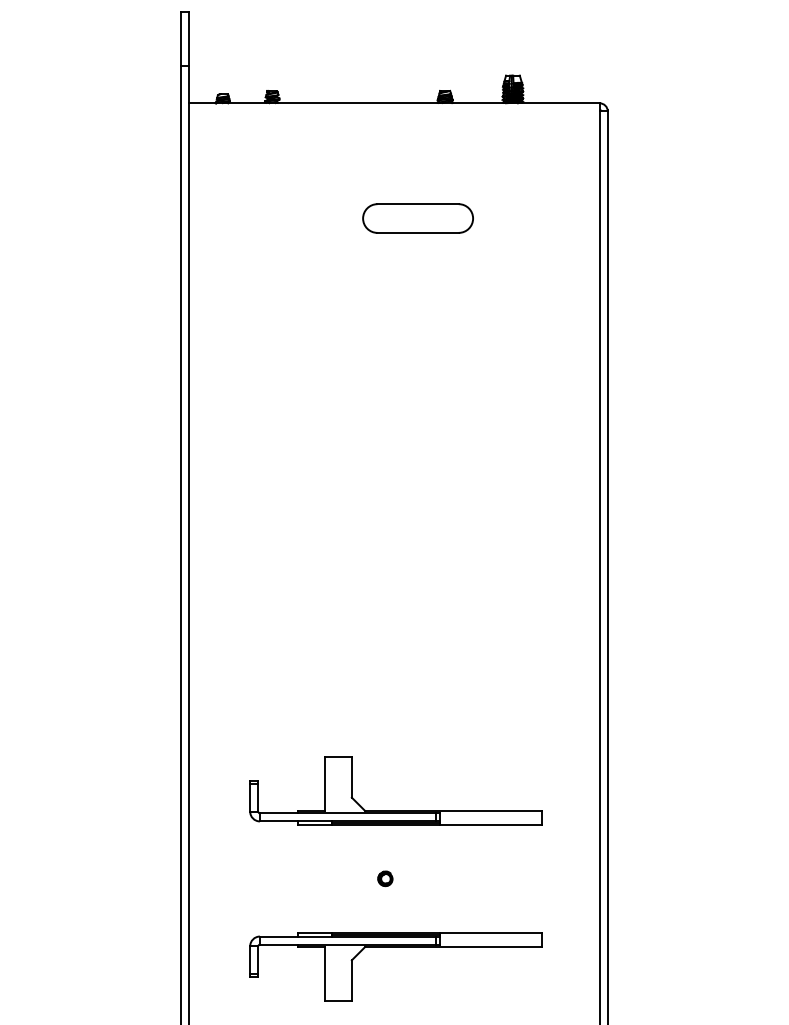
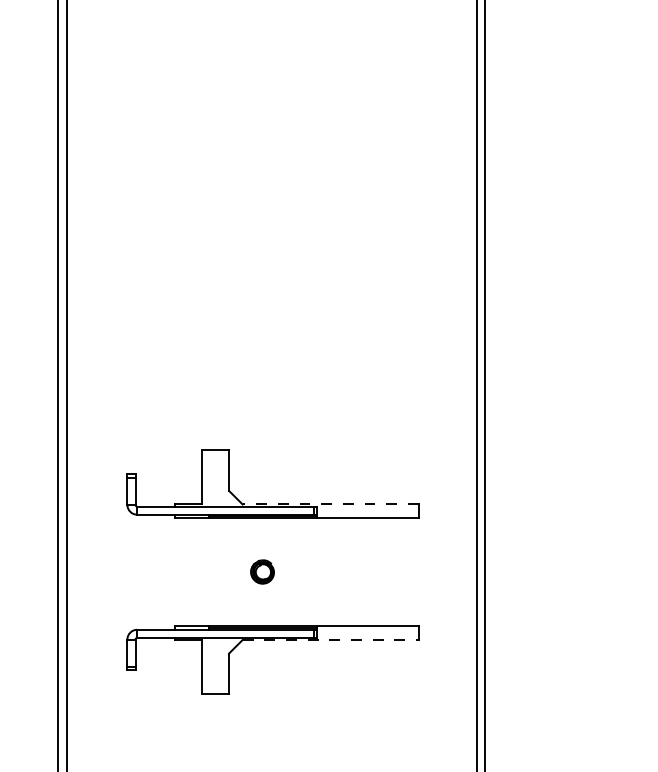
line: (453, 811) -> (330, 504), solid -> dashed
part: (385, 878) -> (262, 571), size x1.6
line: (454, 946) -> (331, 639), solid -> dashed

